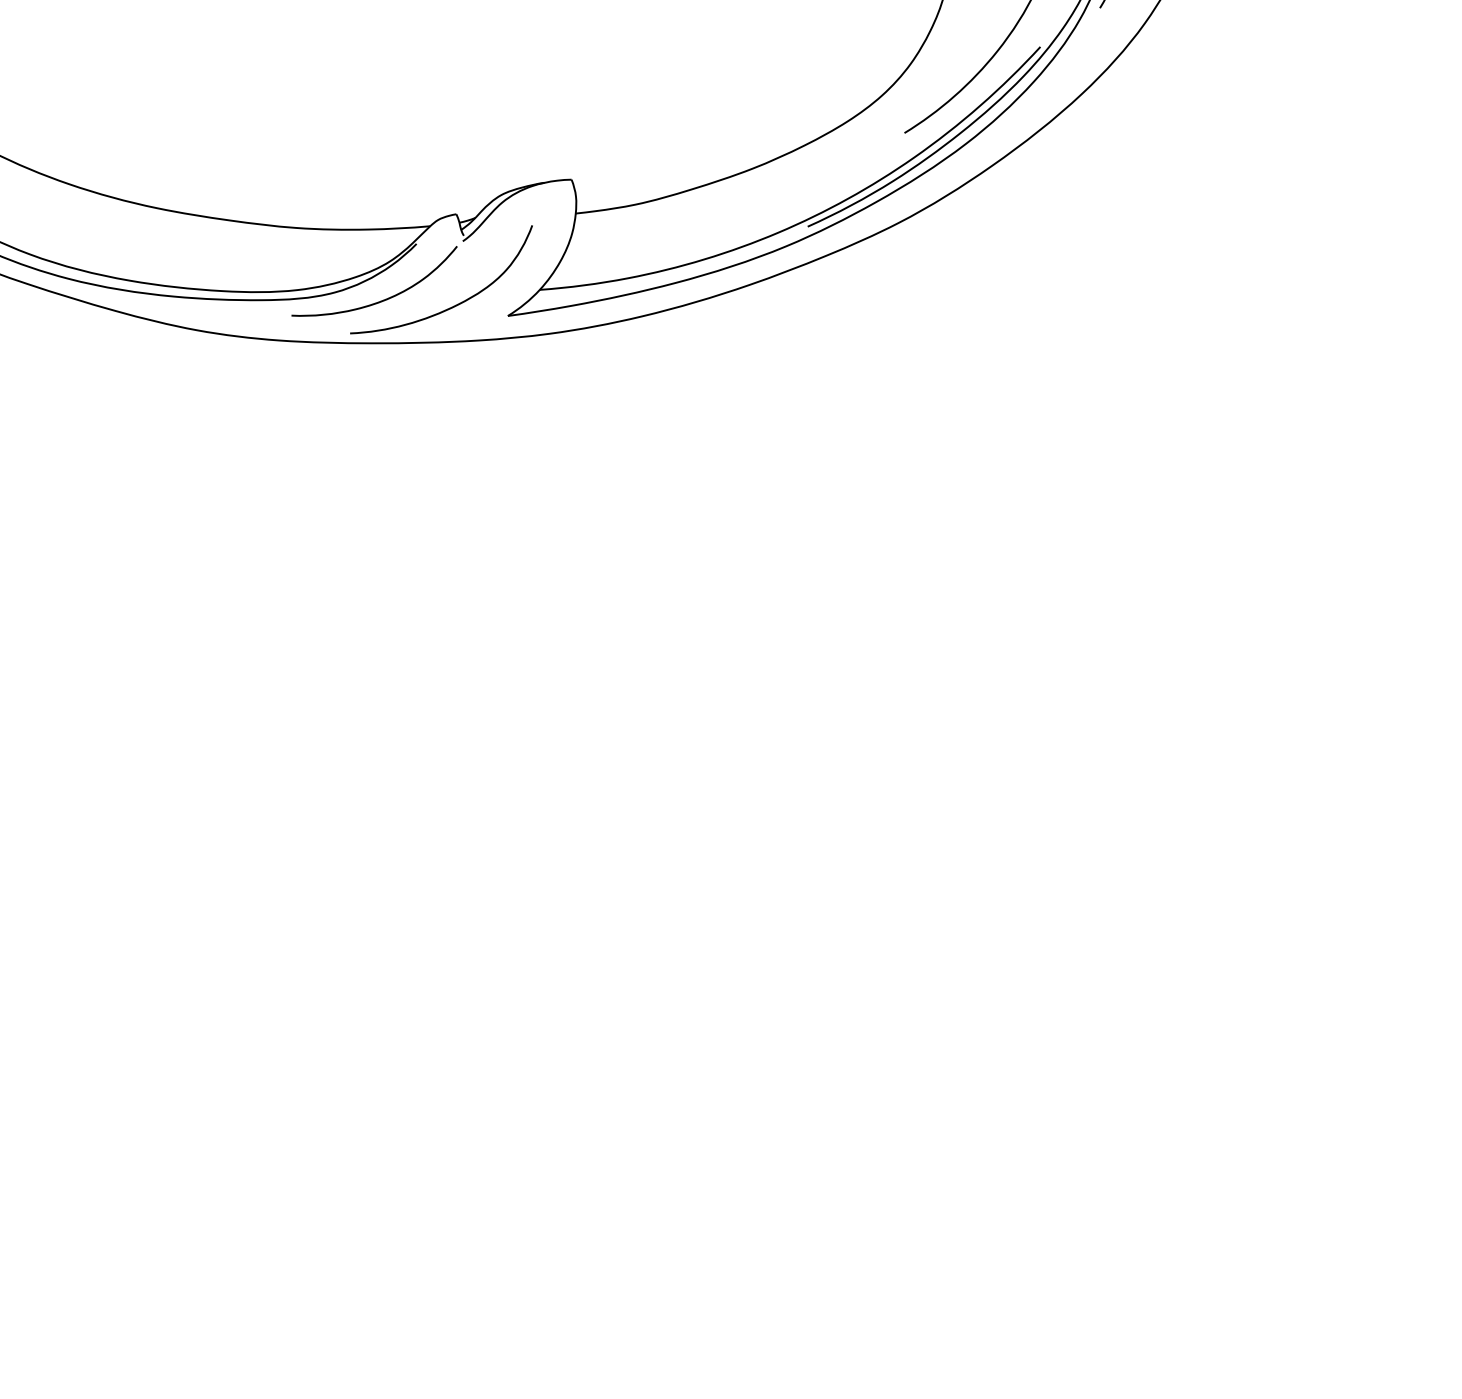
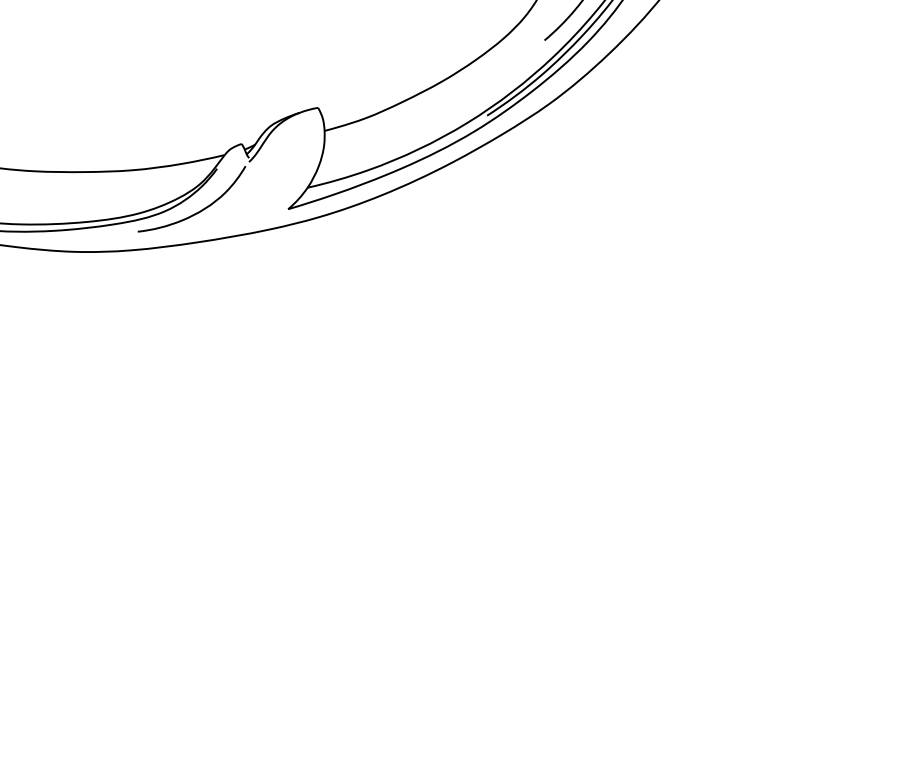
curve: (453, 305) -> (249, 207), removed

